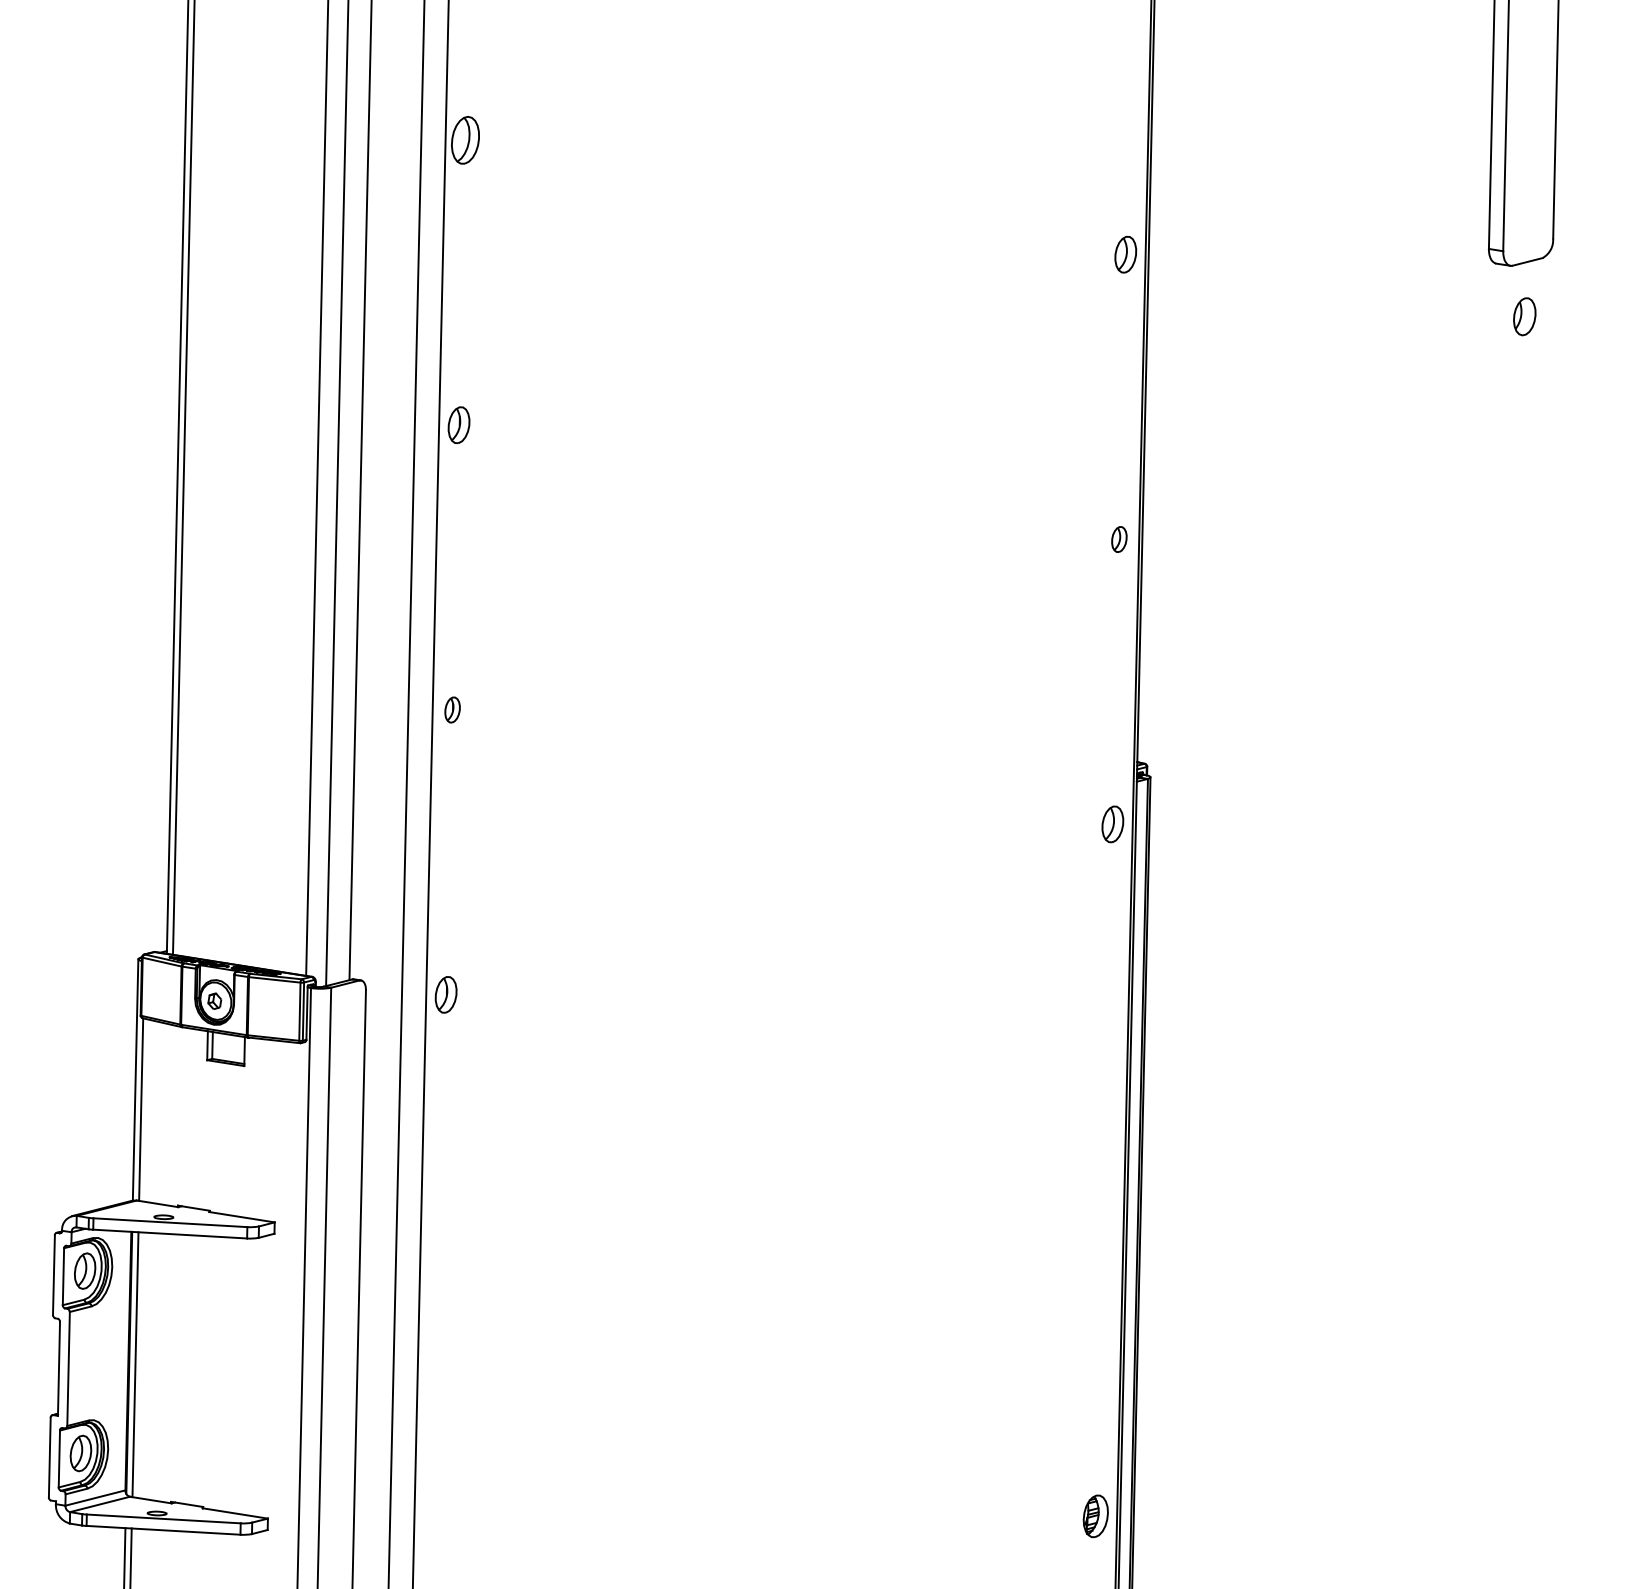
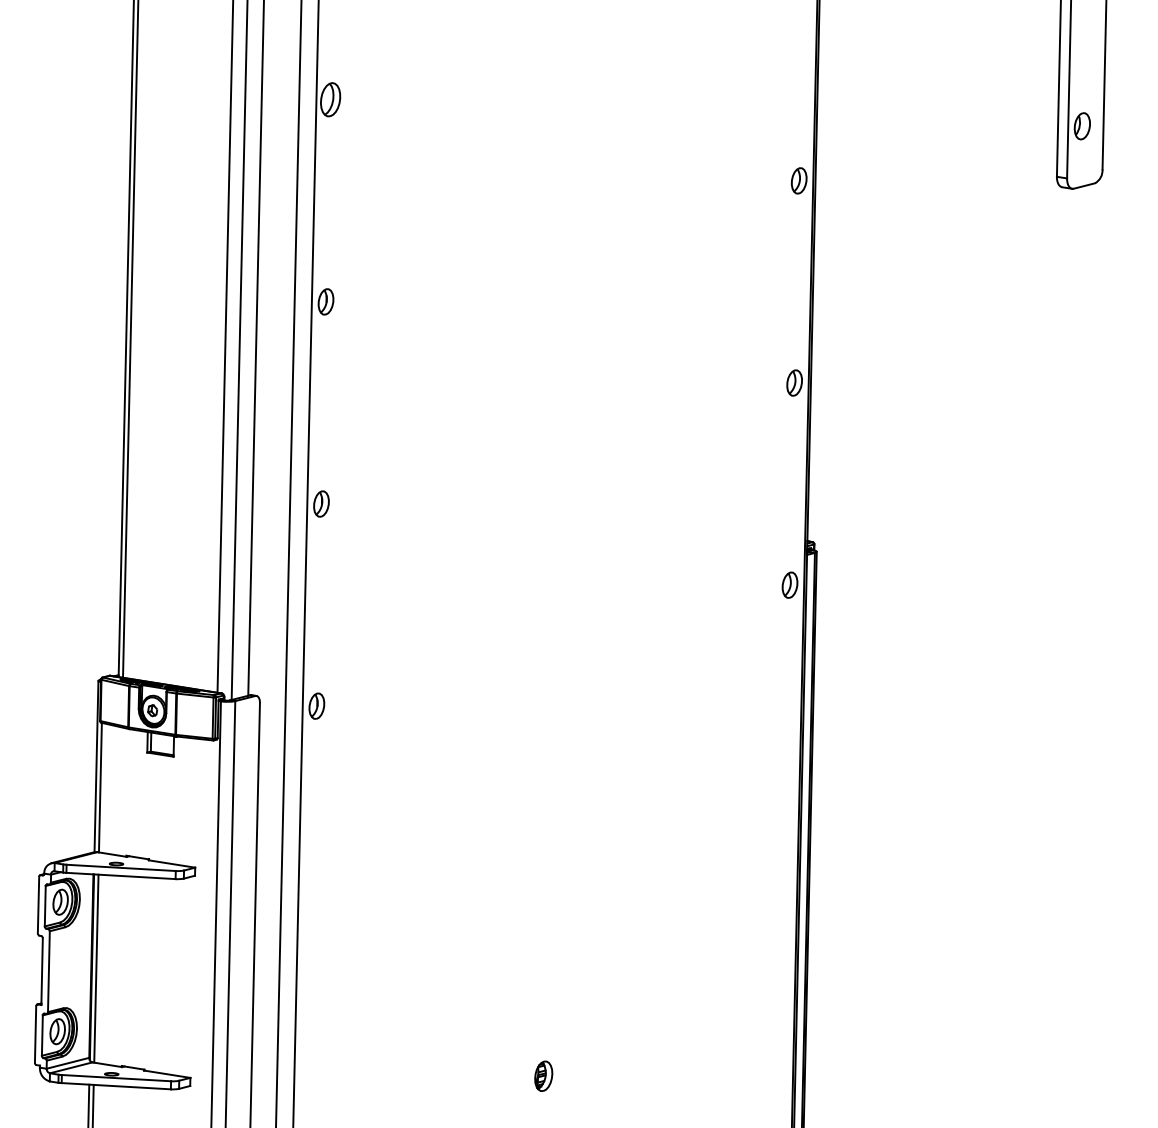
part: (1524, 316) -> (1082, 126), moved
part: (1119, 539) -> (794, 383), size x1.43
part: (452, 709) -> (321, 503), size x1.43
part: (1095, 1515) -> (543, 1075), moved

